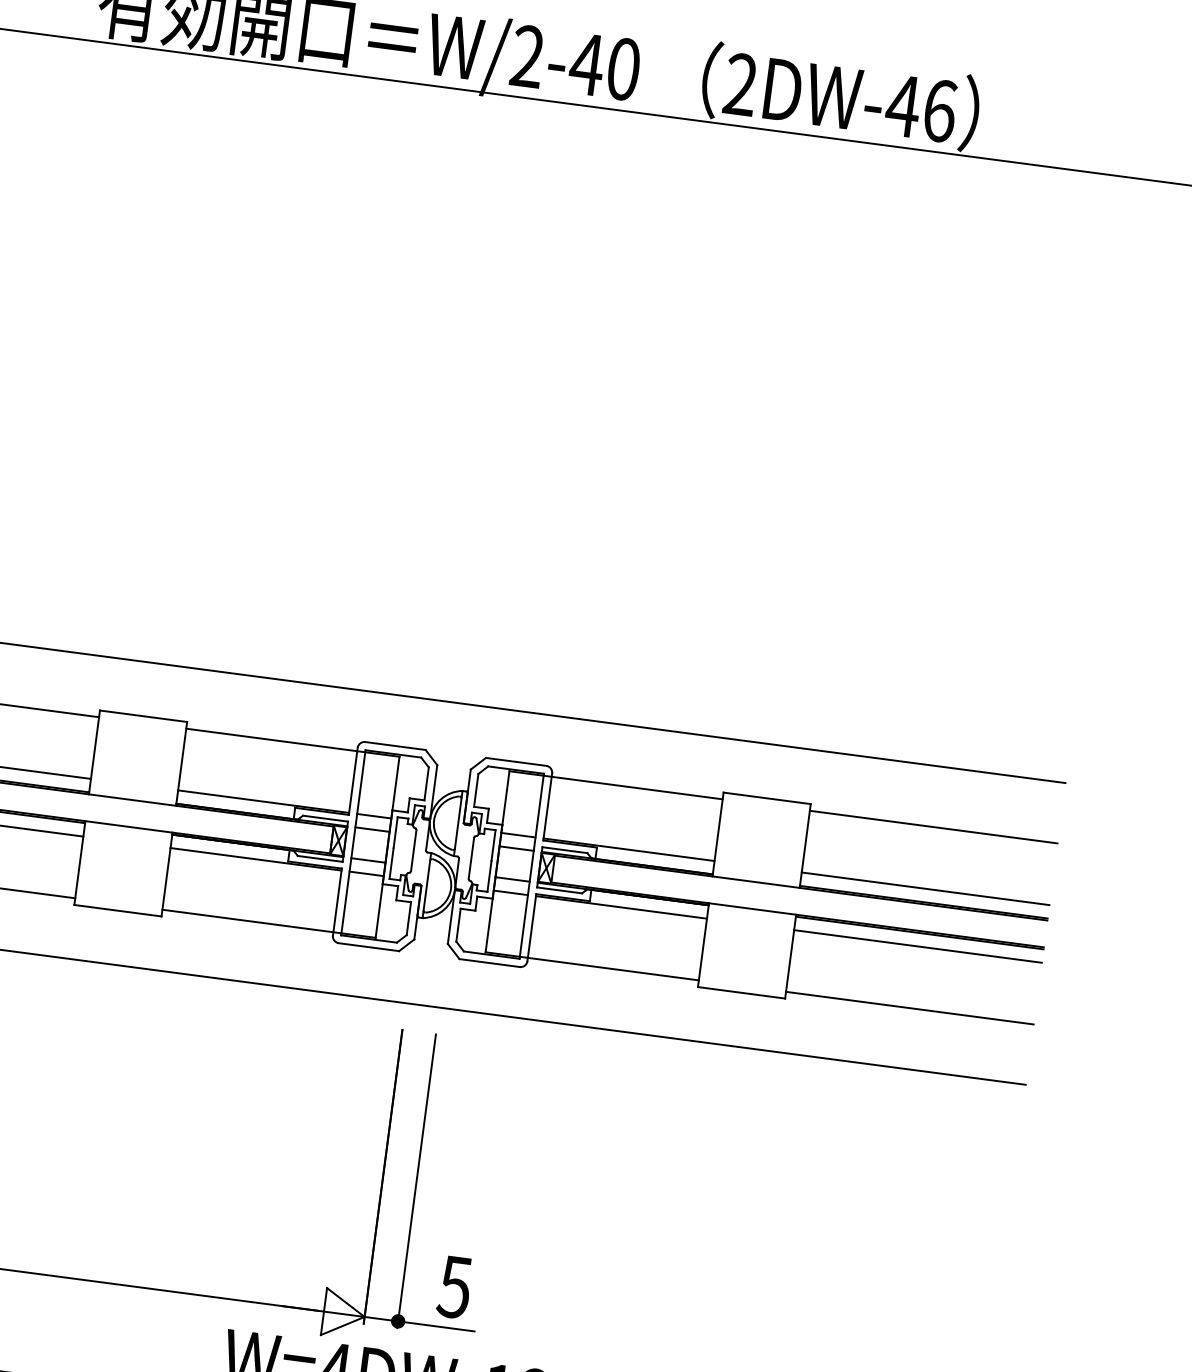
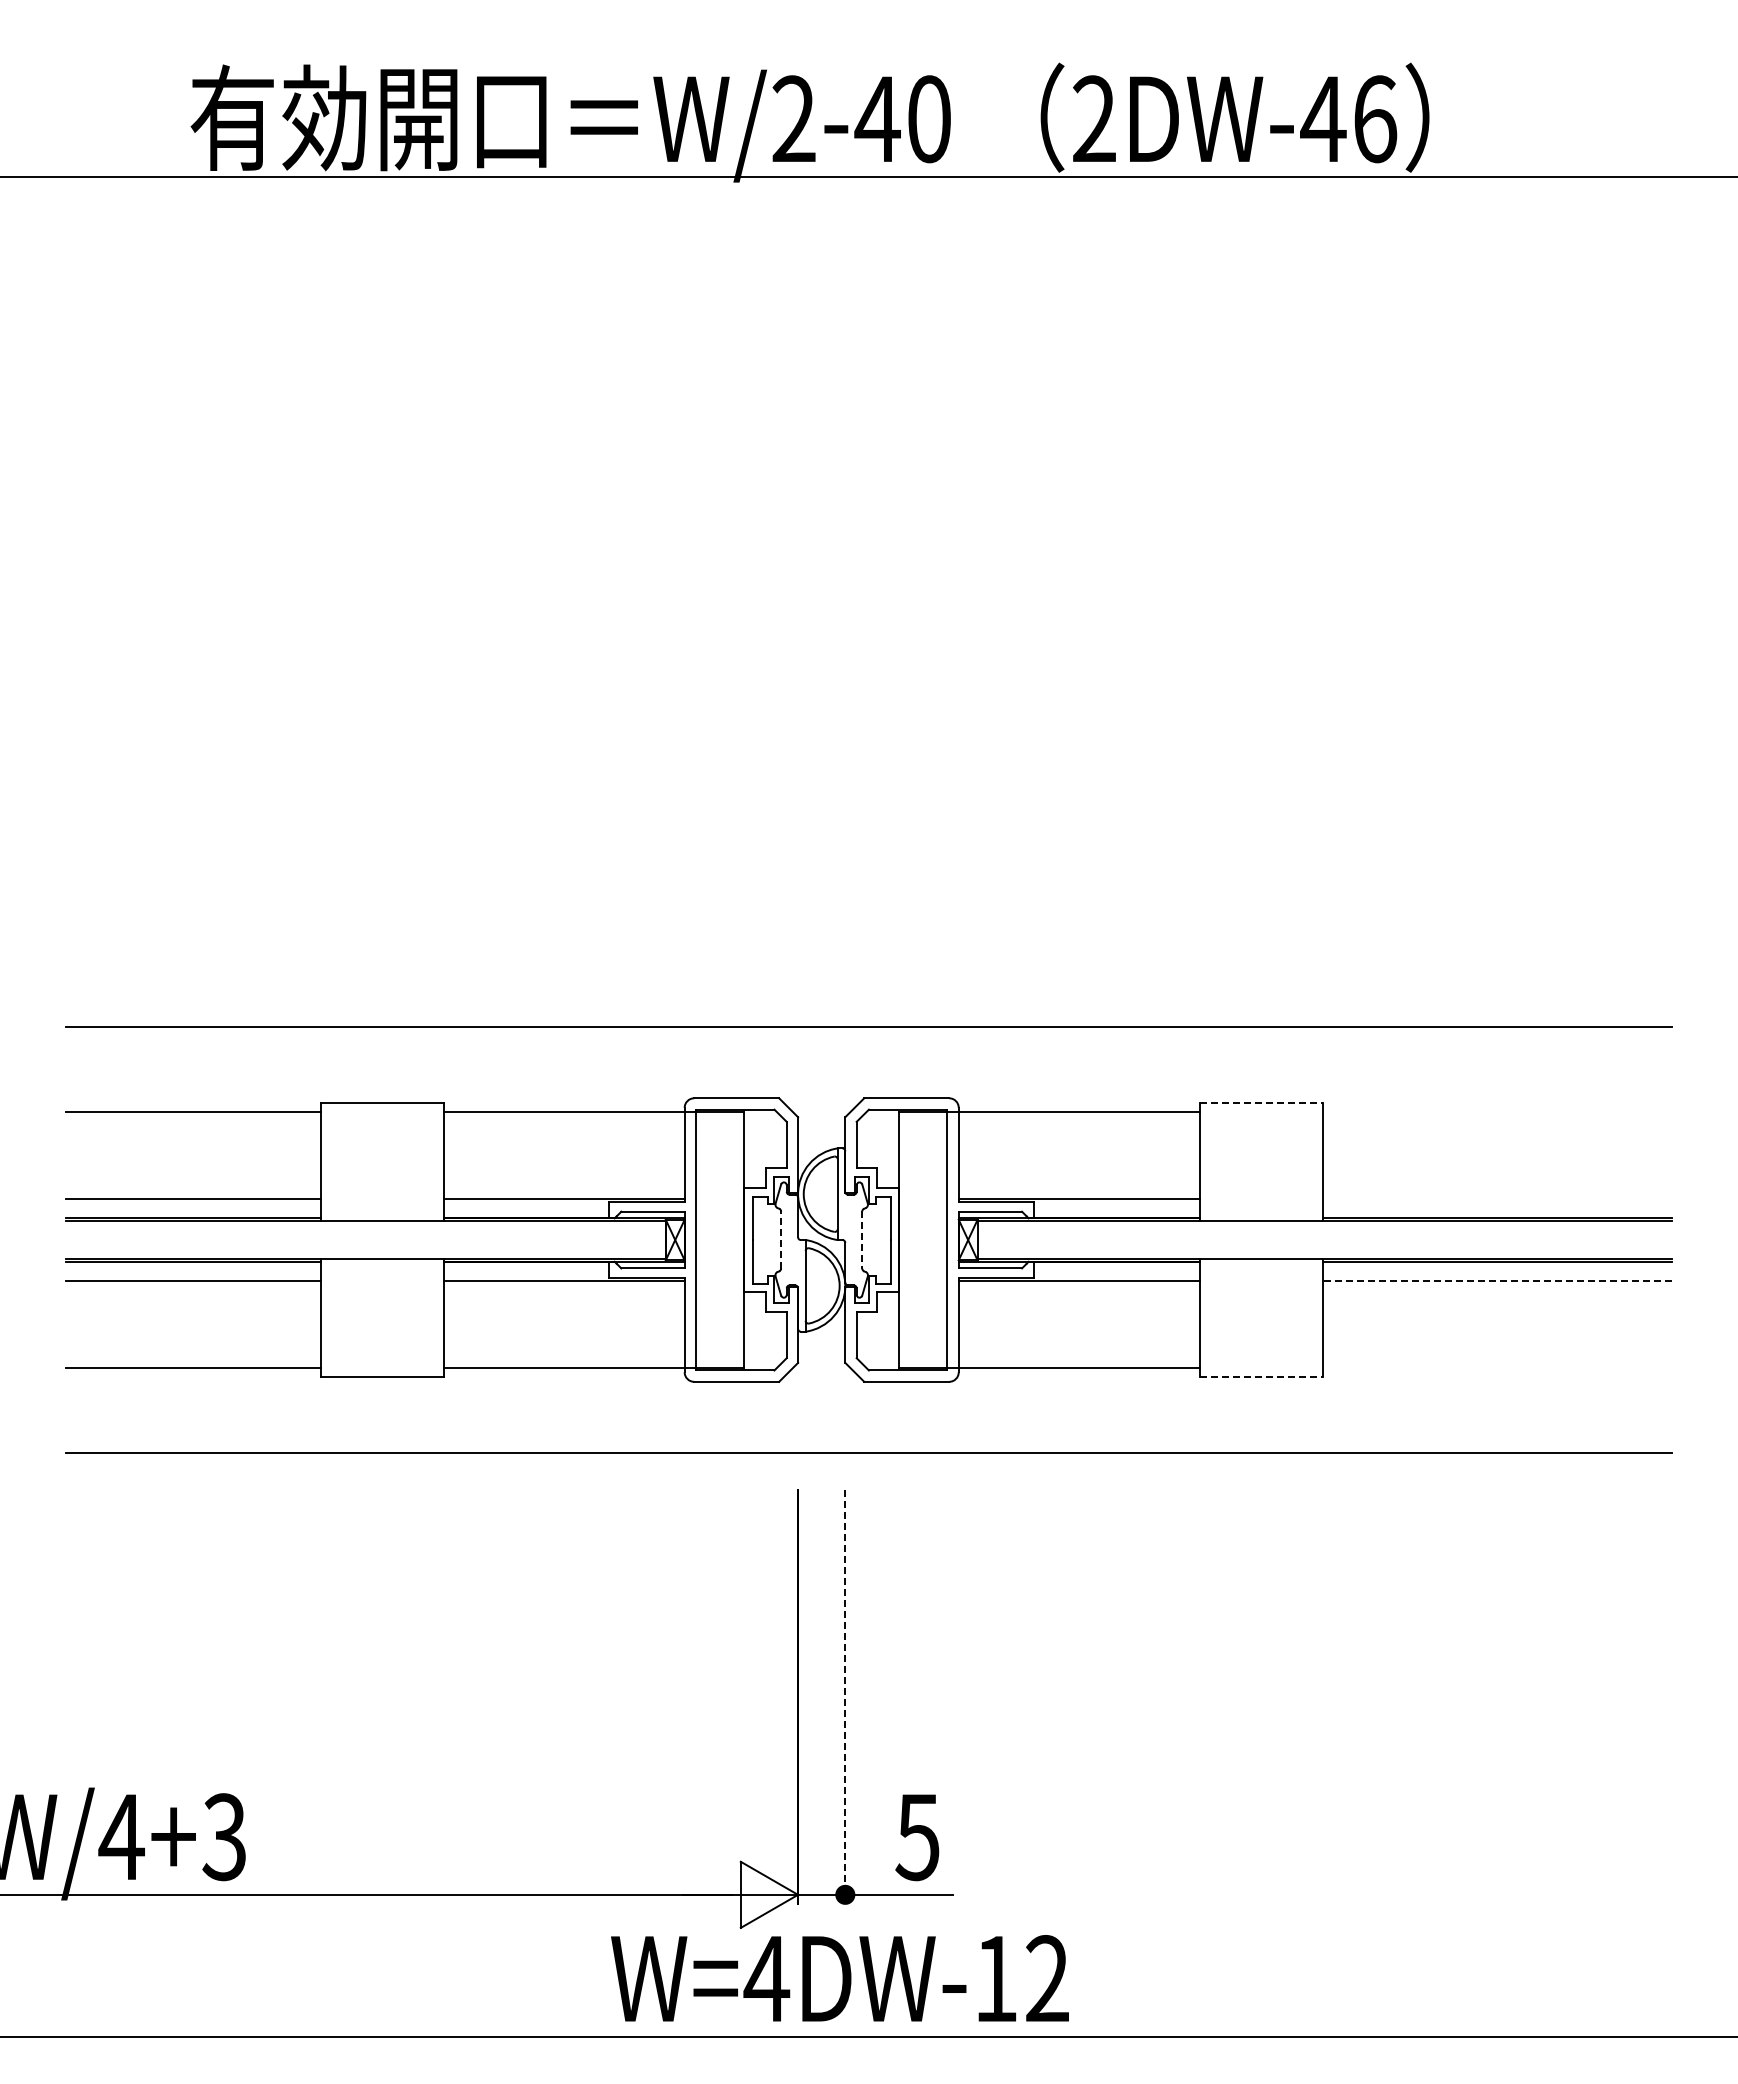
line: (767, 798) -> (1261, 1103), solid -> dashed
line: (374, 816) -> (720, 1199), removed
line: (933, 827) -> (1496, 1112), removed
line: (372, 829) -> (720, 1218), removed
line: (518, 835) -> (923, 1199), removed
line: (516, 848) -> (923, 1218), removed
line: (414, 851) -> (781, 1240), solid -> dashed
line: (471, 858) -> (862, 1240), solid -> dashed
line: (368, 860) -> (720, 1261), removed
line: (366, 873) -> (720, 1280), removed
line: (512, 879) -> (923, 1261), removed
line: (925, 888) -> (1496, 1199), removed
line: (511, 892) -> (923, 1280), removed
line: (917, 946) -> (1496, 1280), solid -> dashed
line: (741, 993) -> (1261, 1377), solid -> dashed
line: (909, 1008) -> (1496, 1367), removed
line: (416, 1181) -> (845, 1697), solid -> dashed

